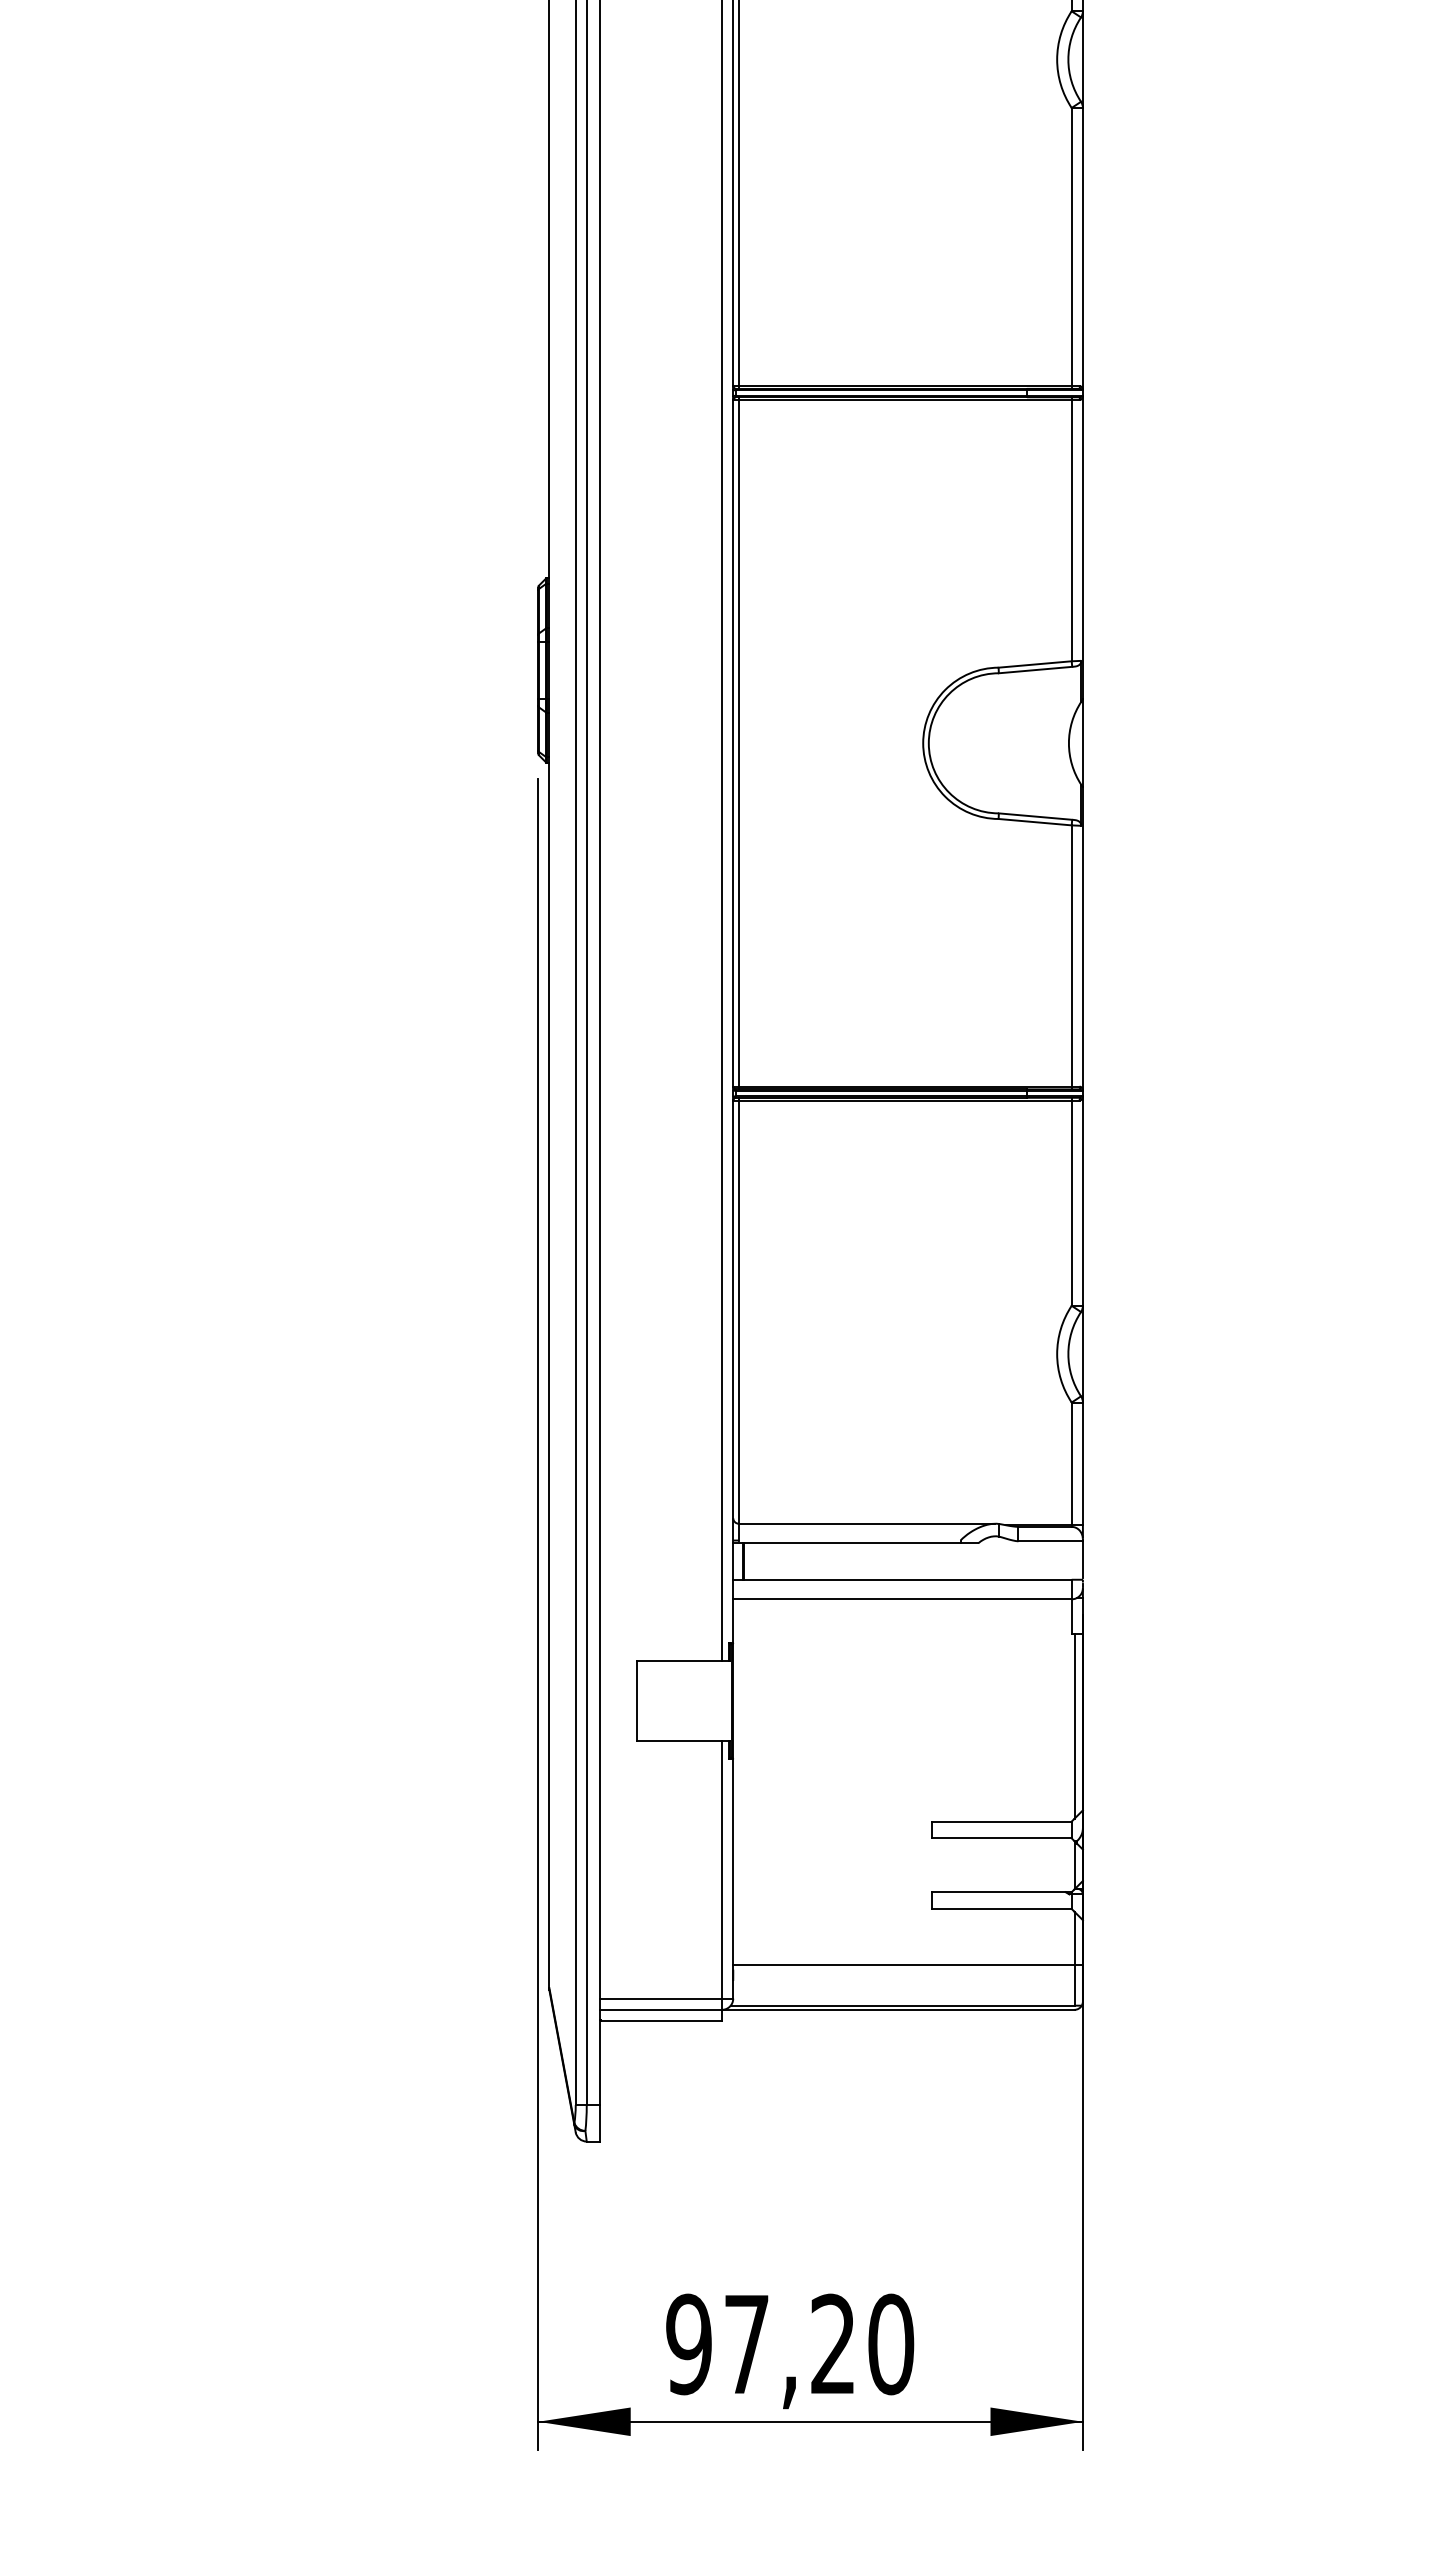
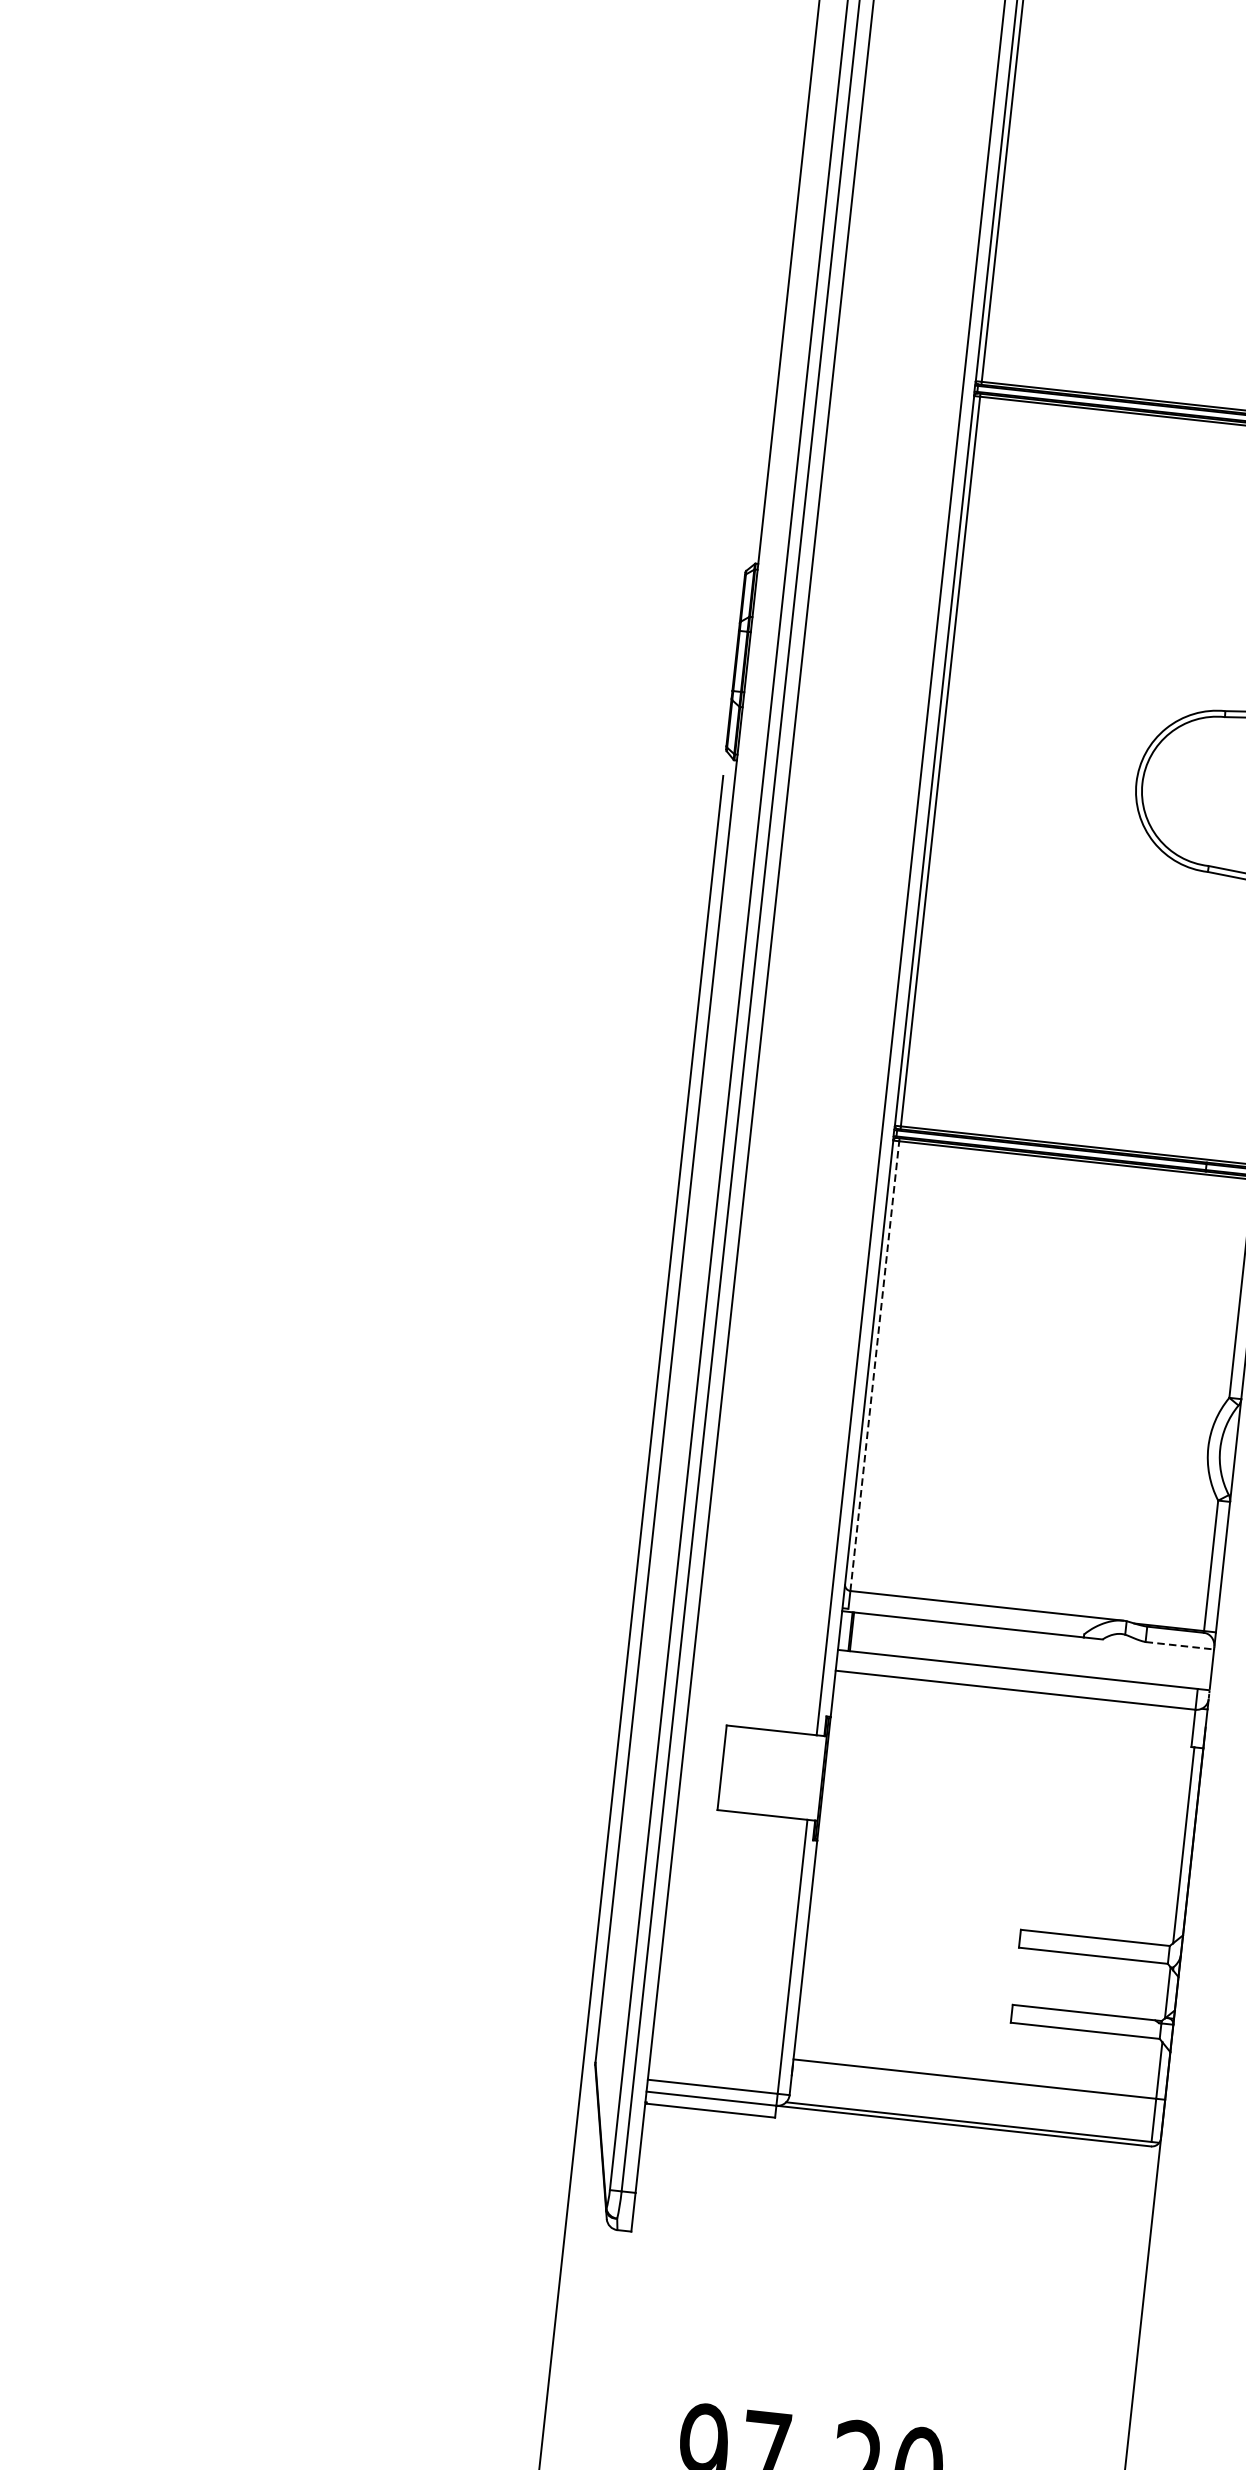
line: (738, 1312) -> (874, 1366), solid -> dashed
line: (1051, 1541) -> (1180, 1645), solid -> dashed

